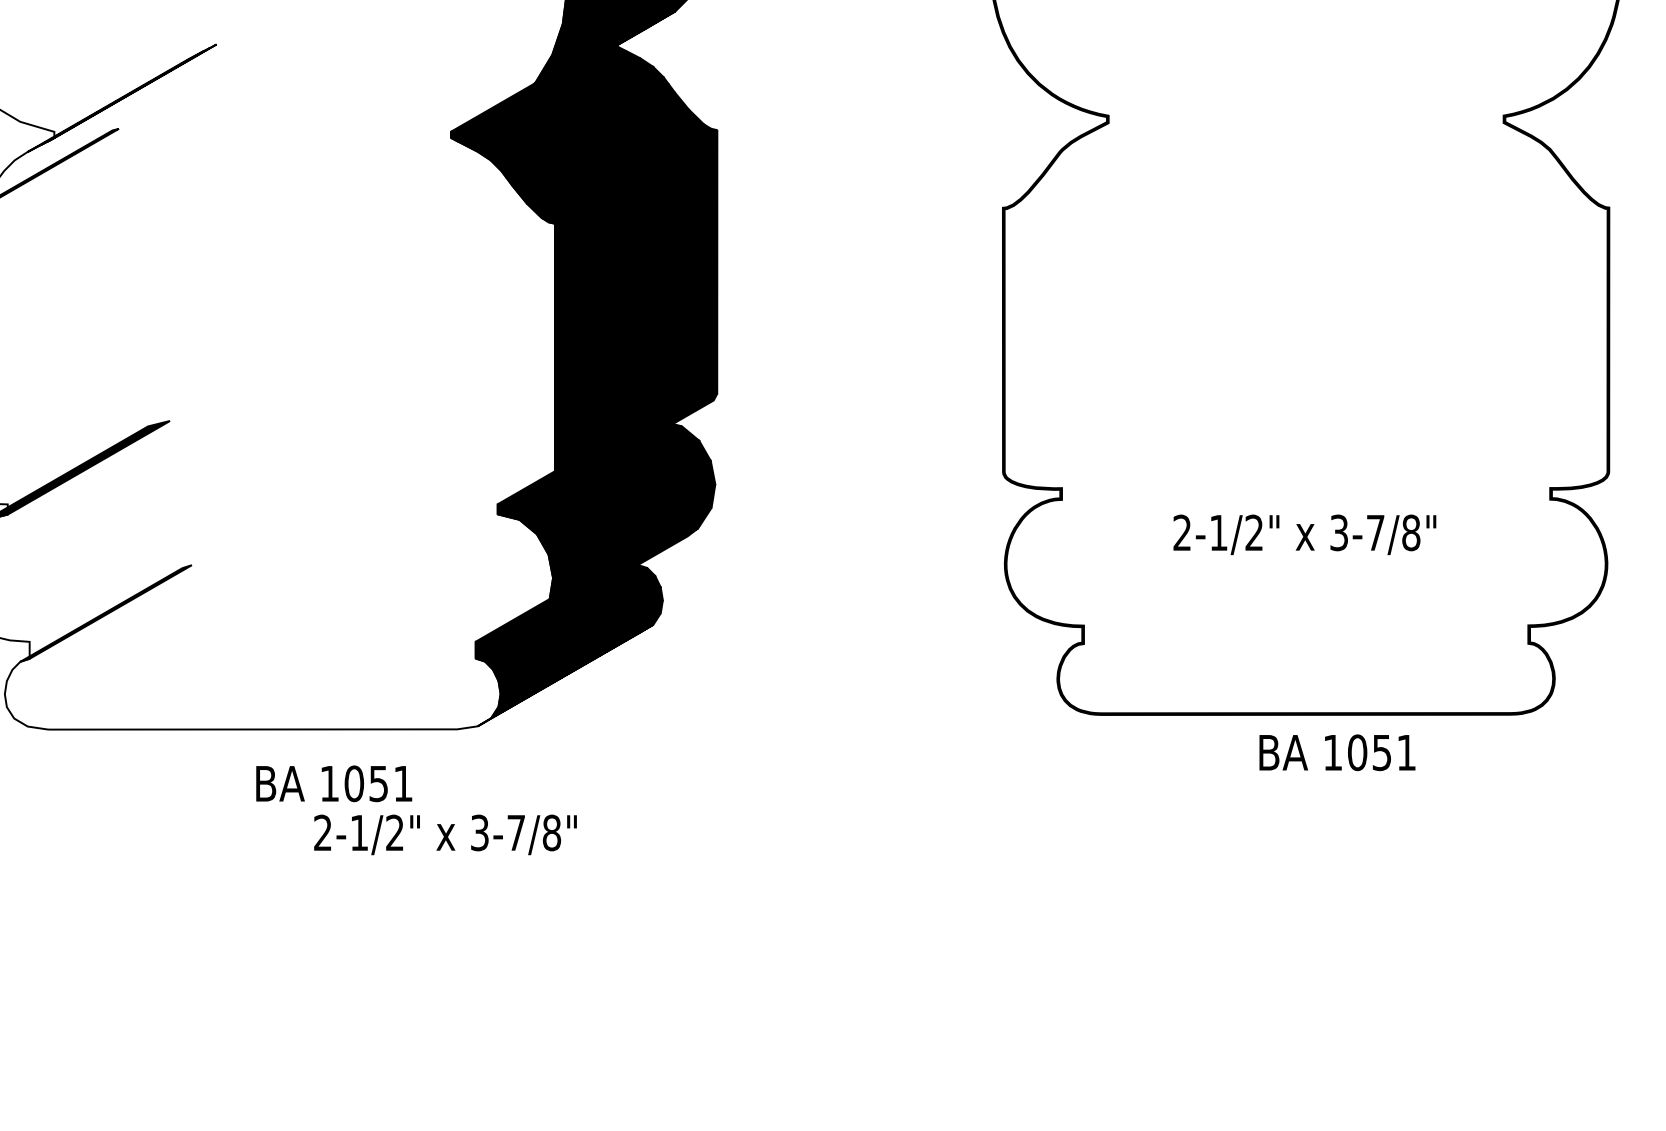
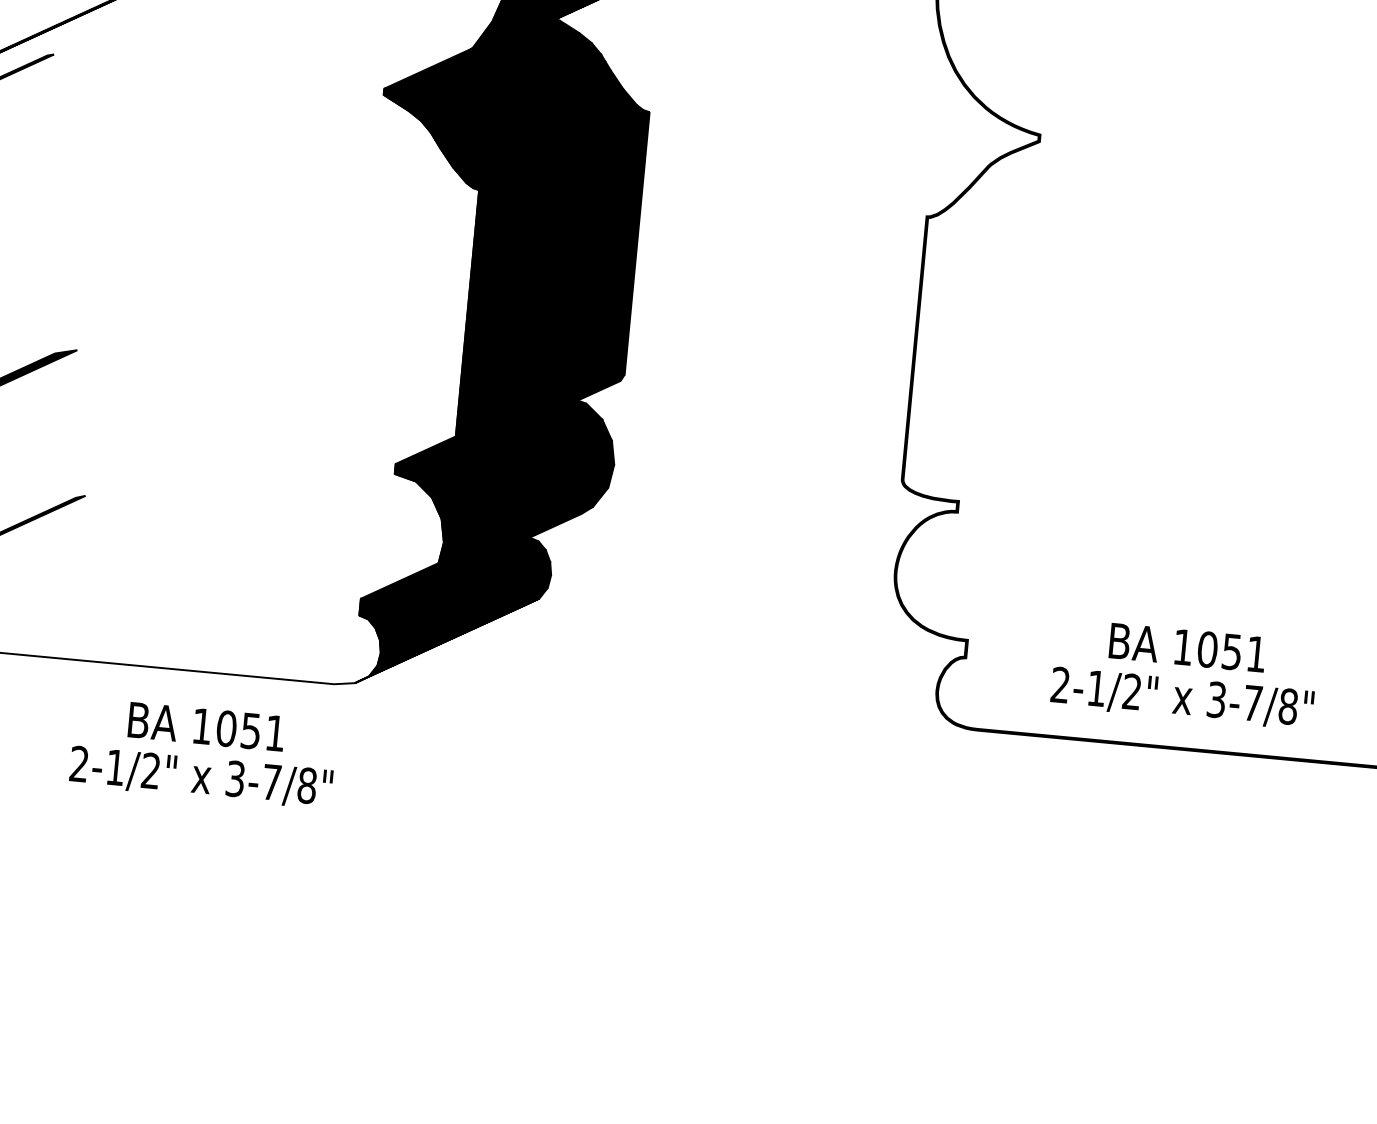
text: (1304, 534) -> (1181, 698), moved
text: (1337, 752) -> (1187, 647), moved
text: (445, 834) -> (201, 777), moved

